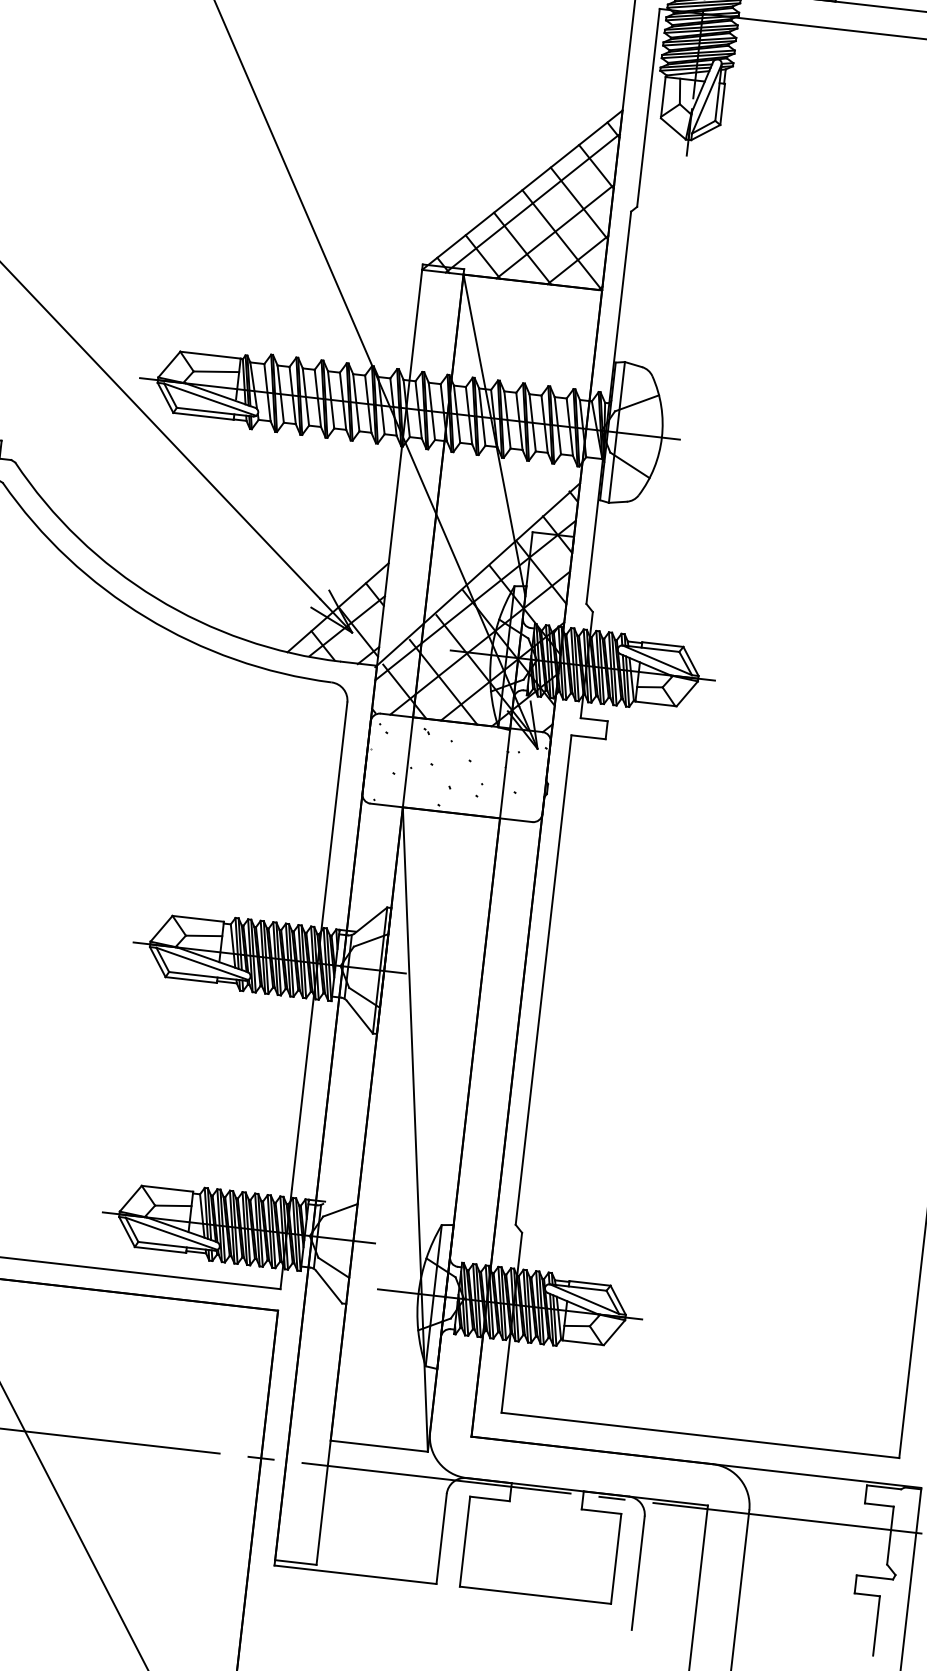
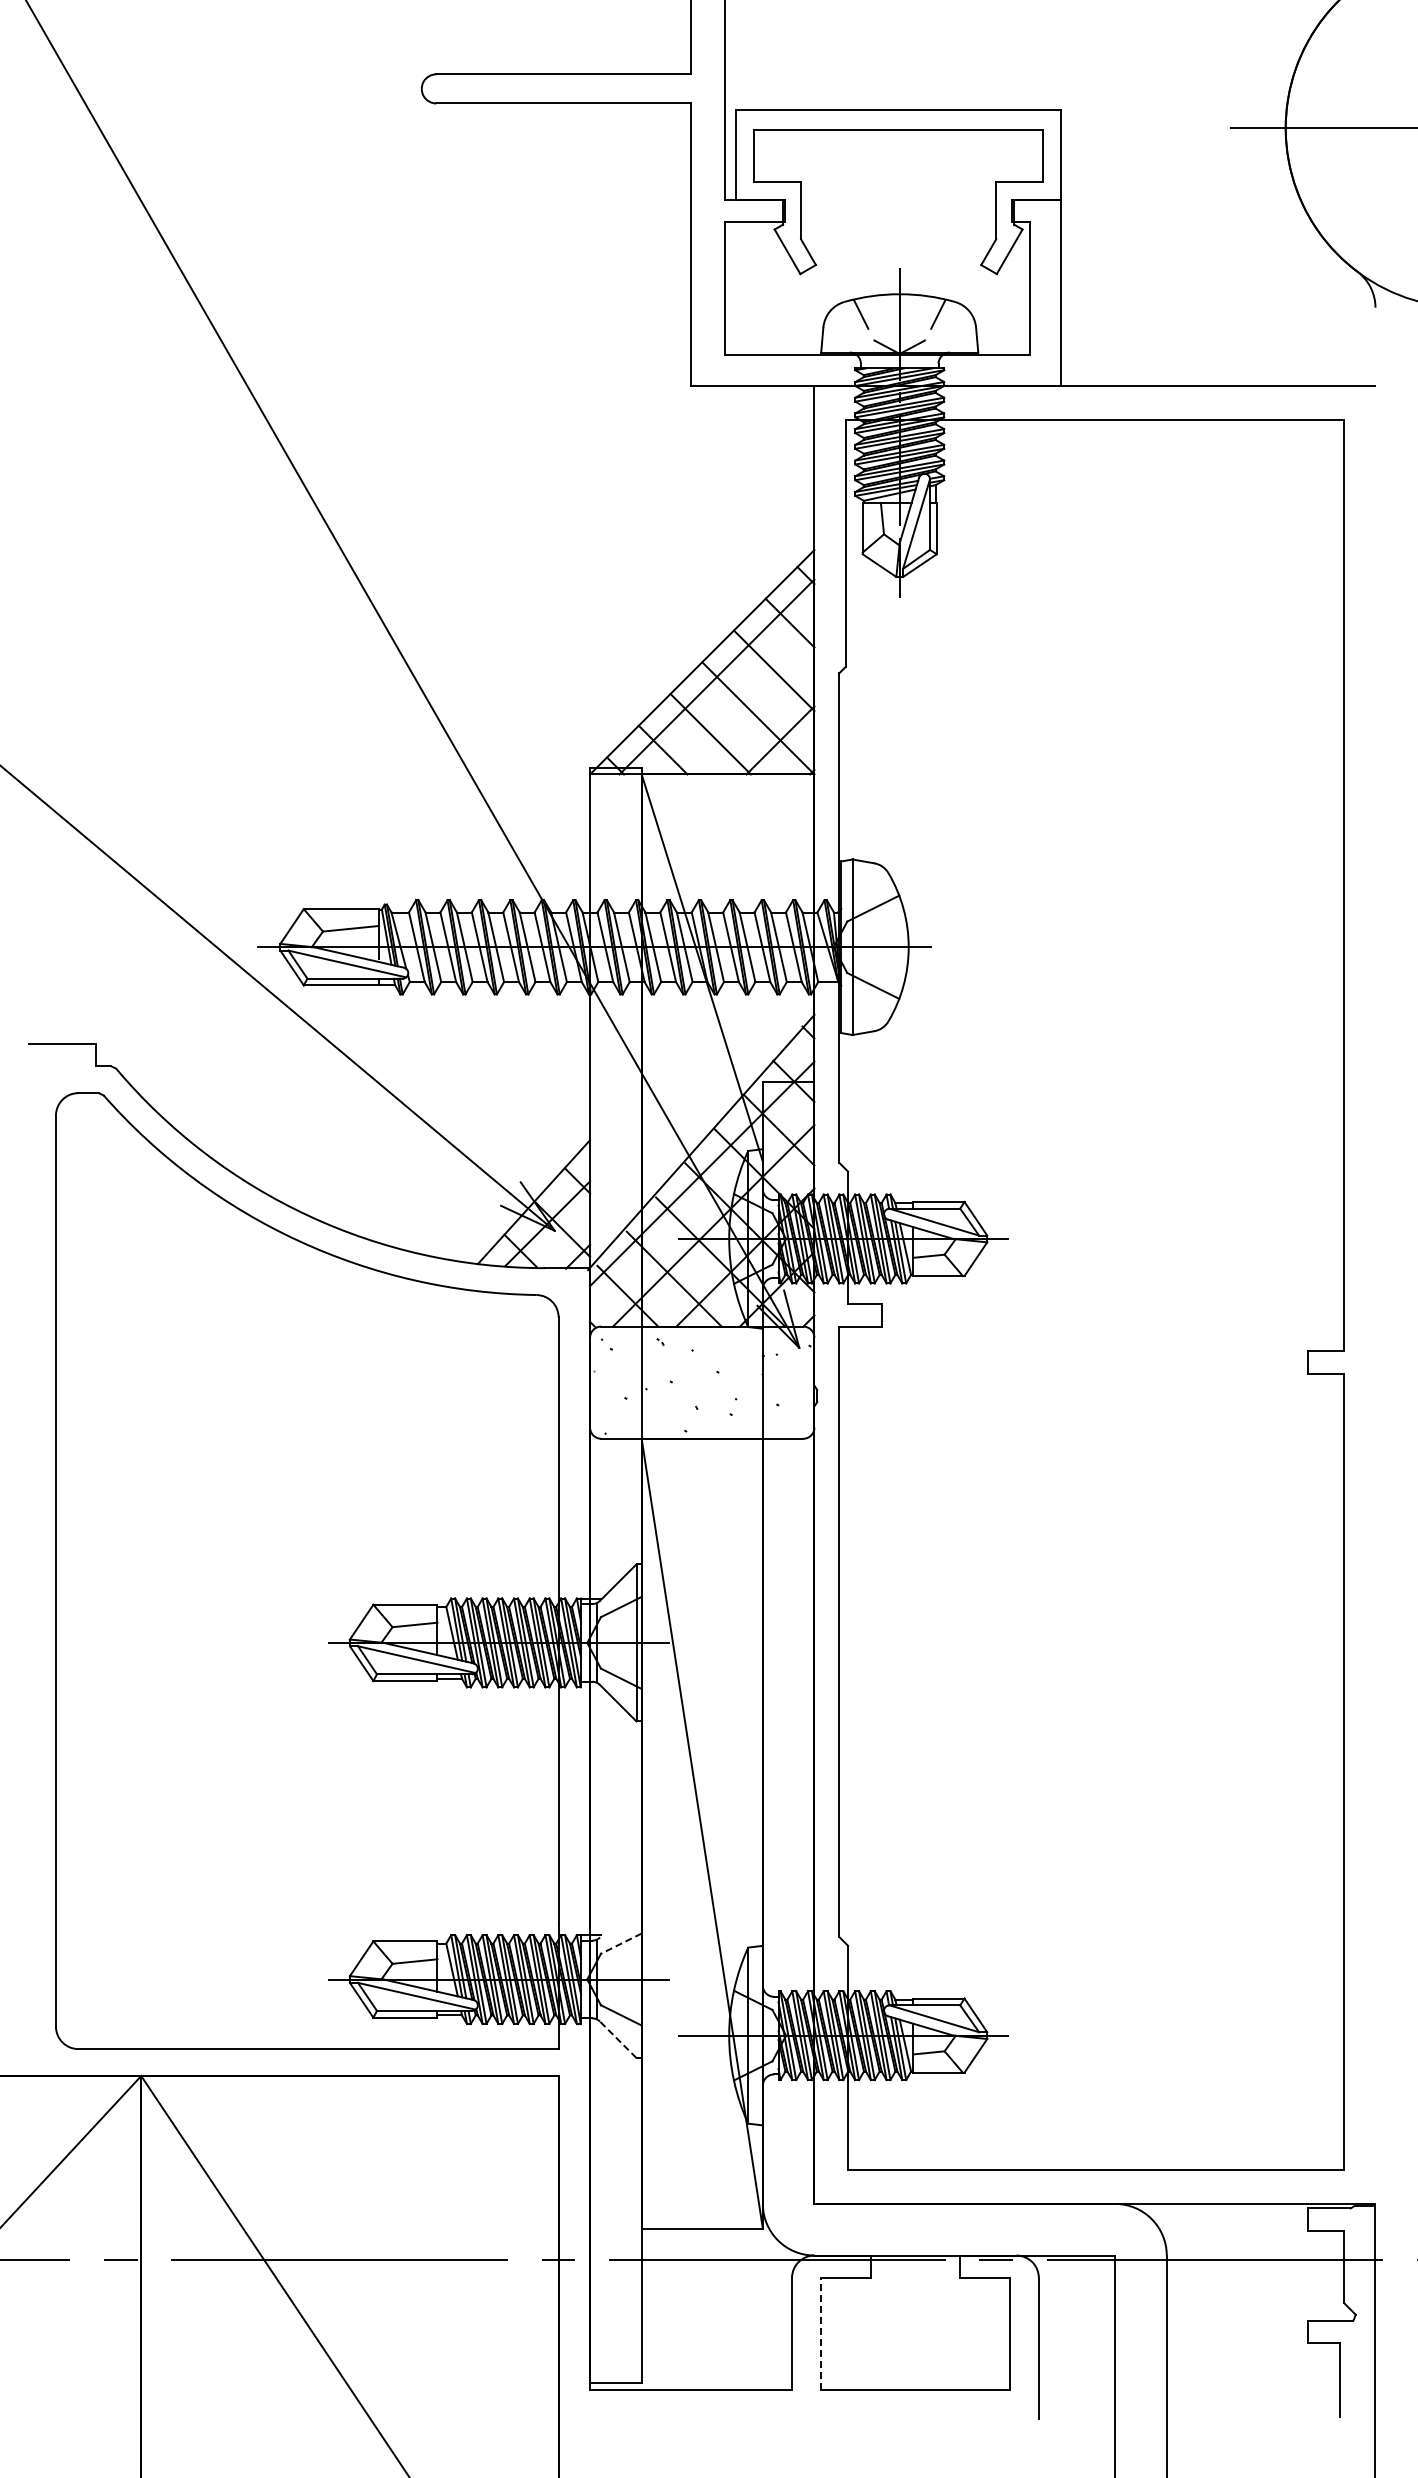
line: (555, 231) -> (748, 708), removed
line: (340, 1210) -> (621, 1943), solid -> dashed
line: (329, 1286) -> (618, 2039), solid -> dashed
line: (465, 1541) -> (821, 2333), solid -> dashed

